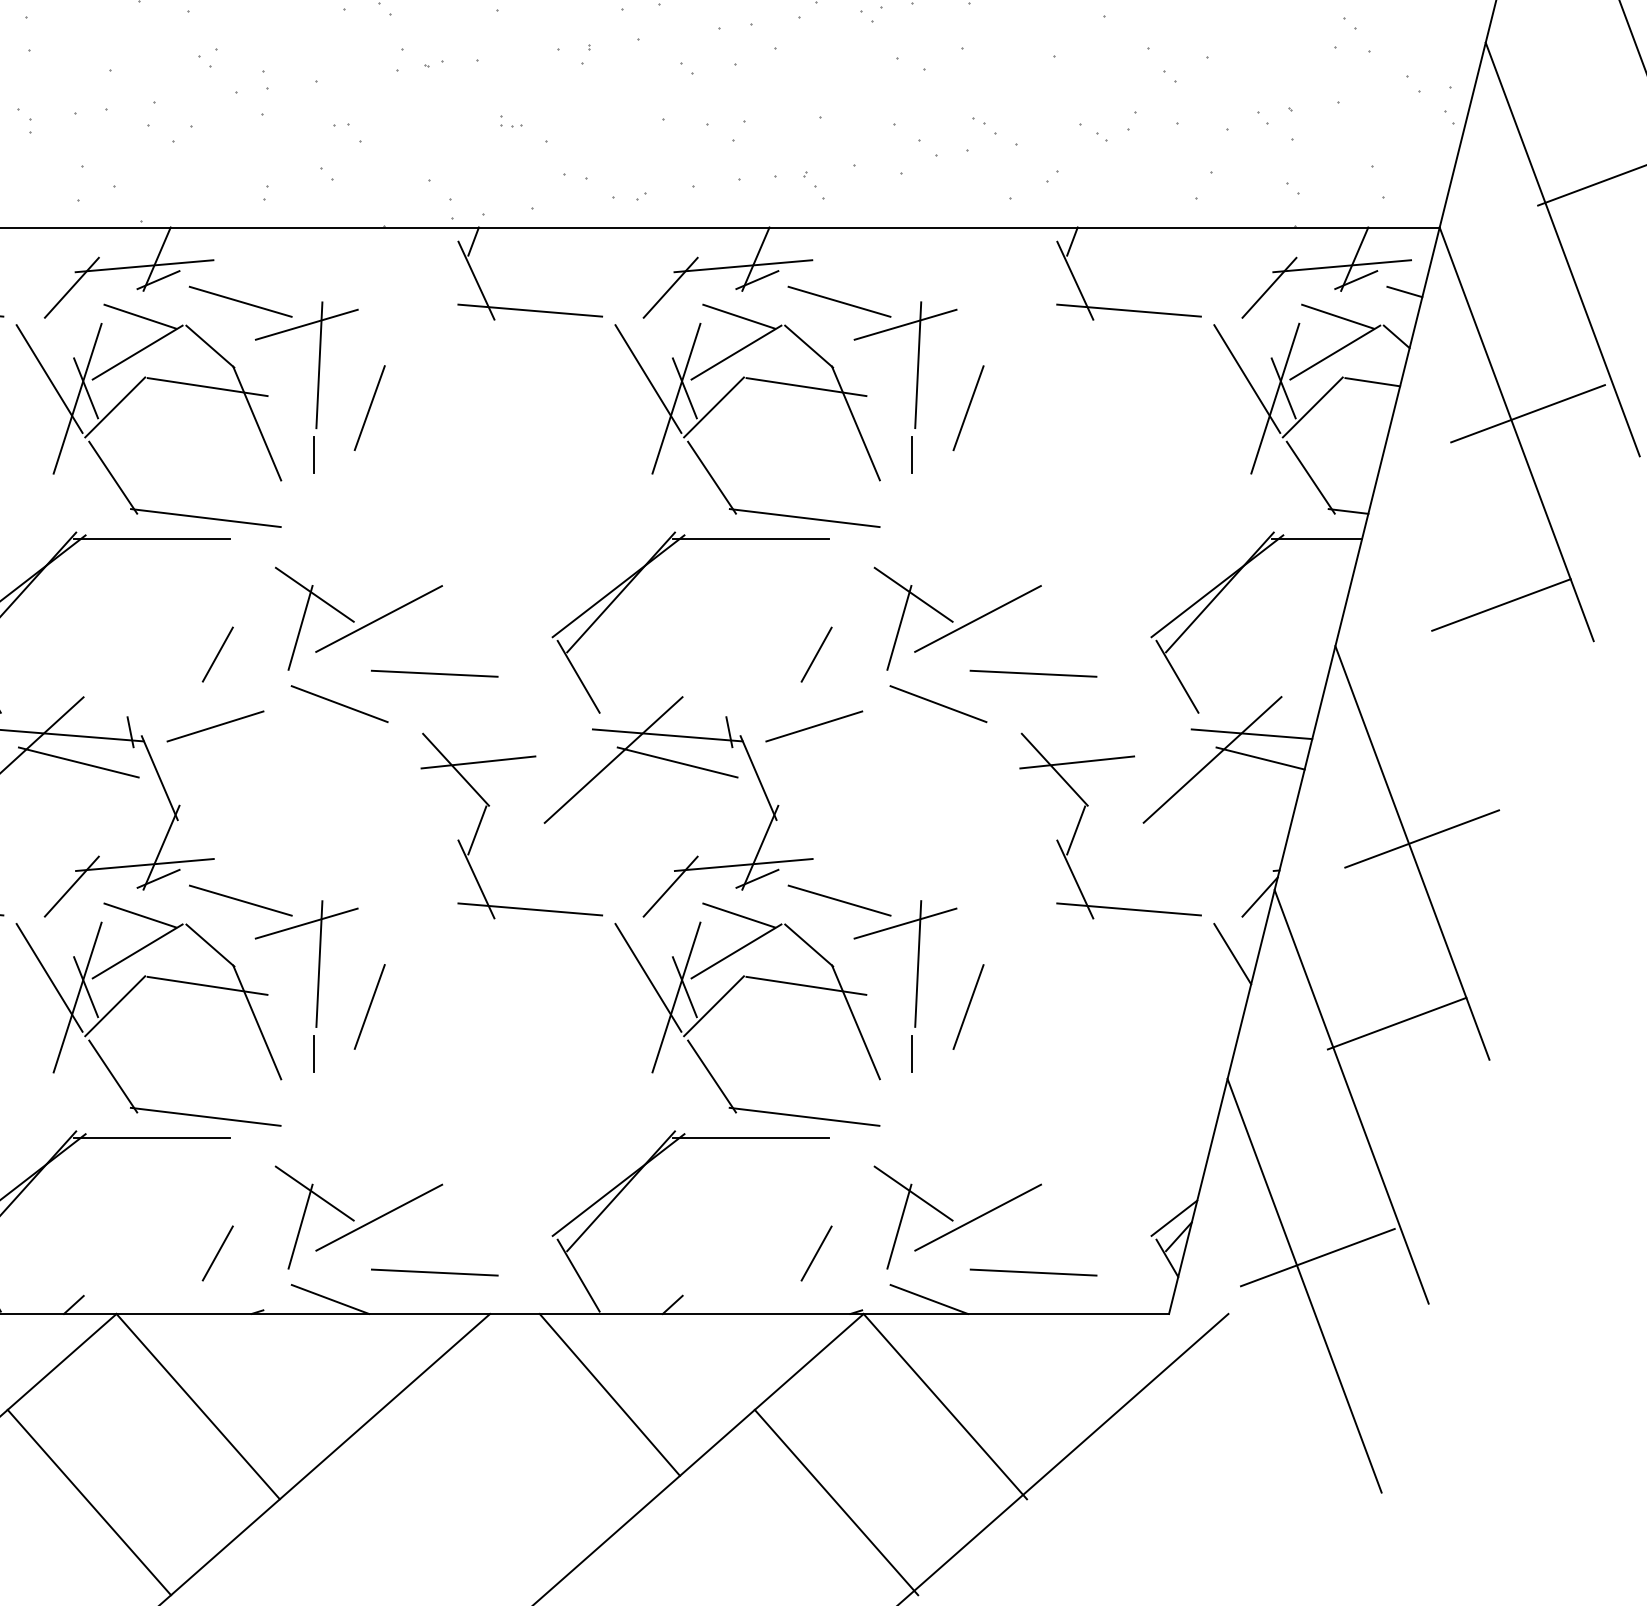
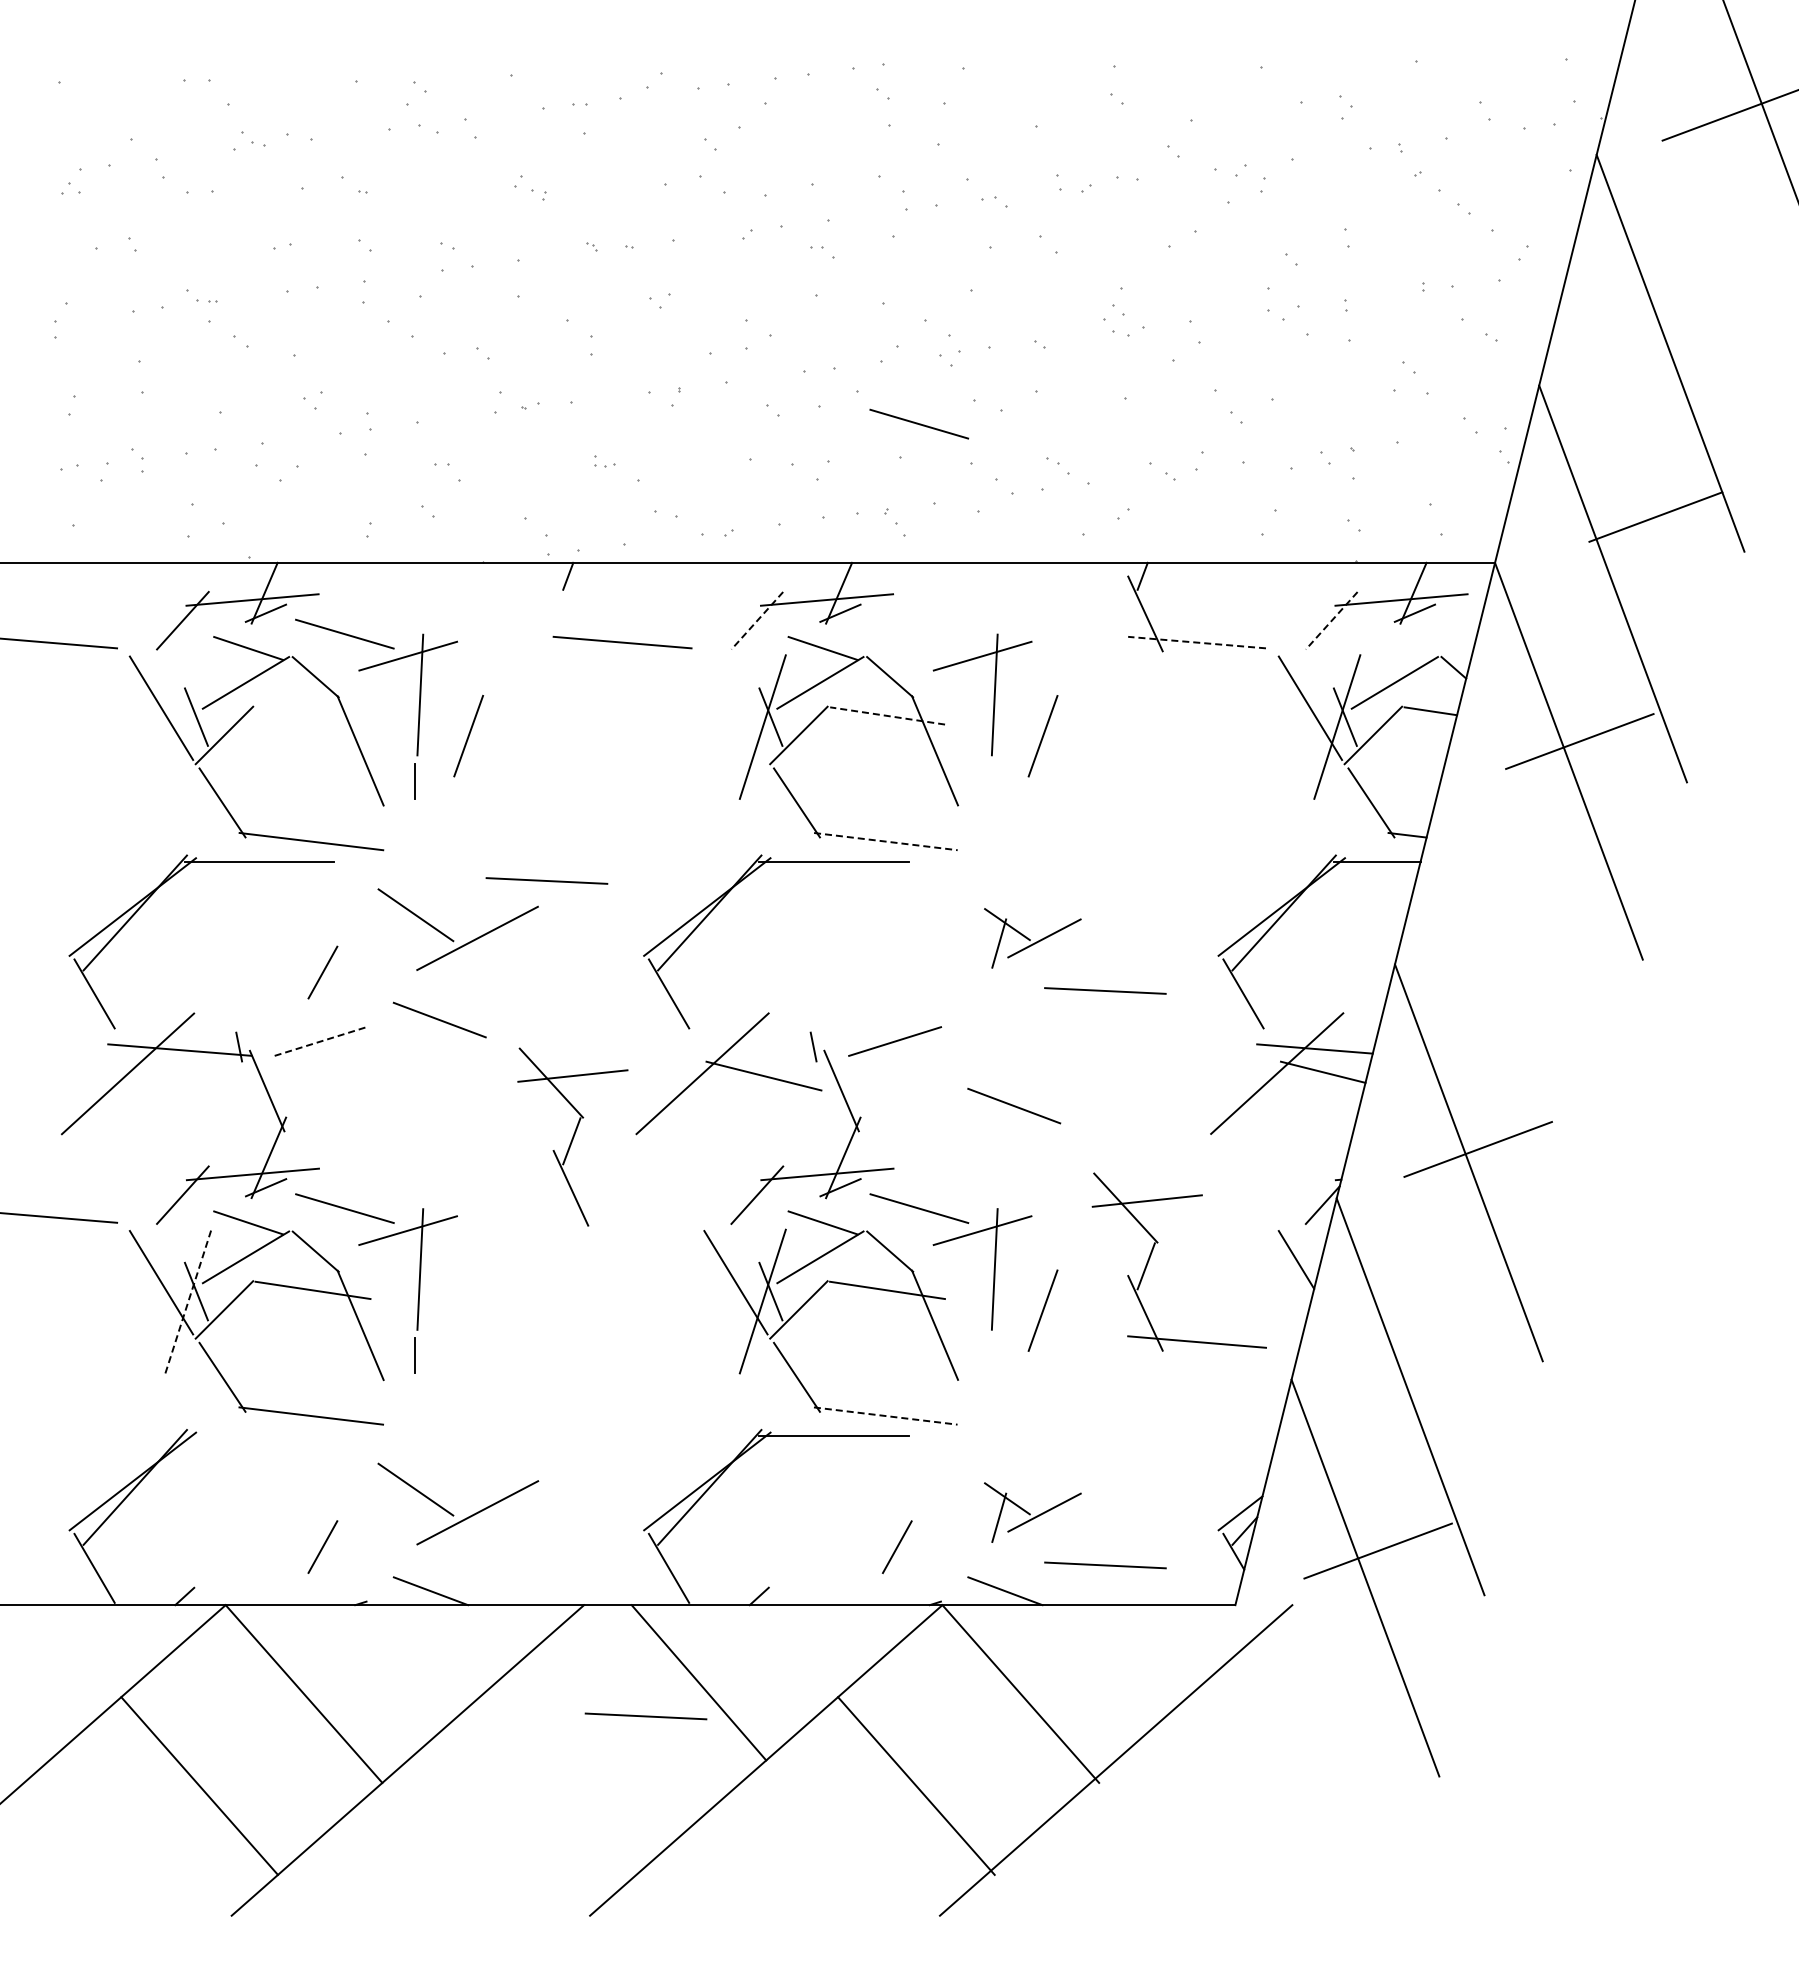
line: (475, 280) -> (570, 613), removed
line: (670, 287) -> (757, 620), solid -> dashed
line: (1269, 287) -> (1331, 620), solid -> dashed
line: (1404, 291) -> (1461, 624), removed
line: (839, 301) -> (919, 423), moved
line: (1128, 310) -> (1196, 642), solid -> dashed
line: (1338, 316) -> (1397, 648), removed
line: (647, 378) -> (735, 707), removed
line: (207, 386) -> (312, 715), removed
line: (806, 386) -> (887, 715), solid -> dashed
line: (77, 399) -> (188, 727), removed
line: (912, 455) -> (989, 781), removed
line: (805, 517) -> (886, 841), solid -> dashed
line: (1500, 604) -> (1553, 924), removed
part: (957, 619) -> (1032, 938), size x0.6
line: (299, 627) -> (401, 946), removed
line: (816, 654) -> (897, 972), removed
line: (434, 673) -> (546, 880), moved
line: (938, 704) -> (1014, 1106), moved
line: (216, 726) -> (321, 1041), solid -> dashed
line: (667, 734) -> (754, 1049), removed
line: (78, 761) -> (189, 1075), removed
part: (1082, 817) -> (1152, 1253), moved
line: (530, 908) -> (622, 1216), removed
line: (77, 997) -> (188, 1301), solid -> dashed
line: (369, 1006) -> (468, 1310), removed
line: (1396, 1023) -> (1453, 1326), removed
line: (912, 1053) -> (989, 1355), removed
line: (805, 1117) -> (886, 1416), solid -> dashed
line: (151, 1138) -> (259, 1436), removed
part: (957, 1217) -> (1032, 1512), size x0.6
line: (299, 1226) -> (401, 1521), removed
line: (434, 1272) -> (645, 1716), moved

